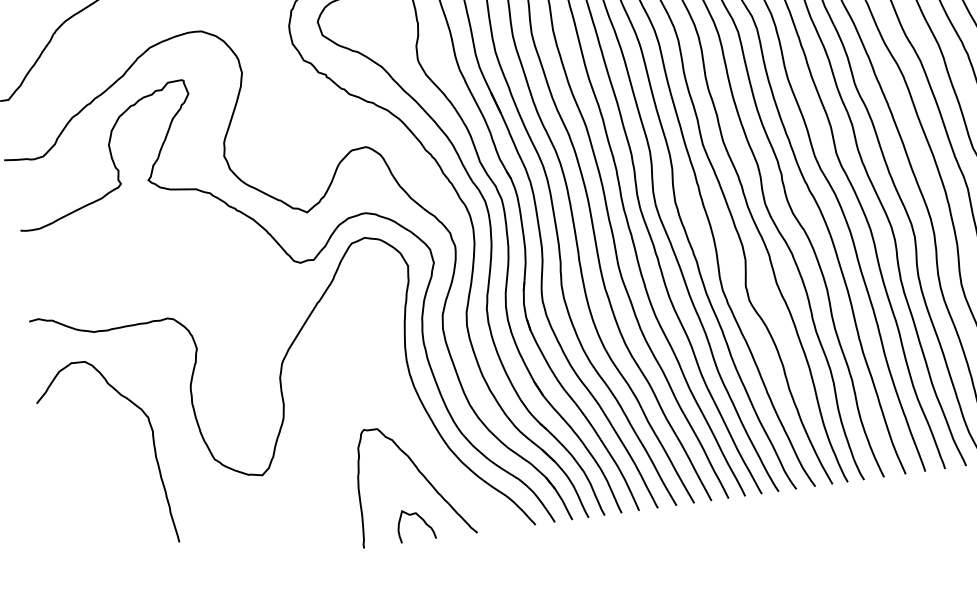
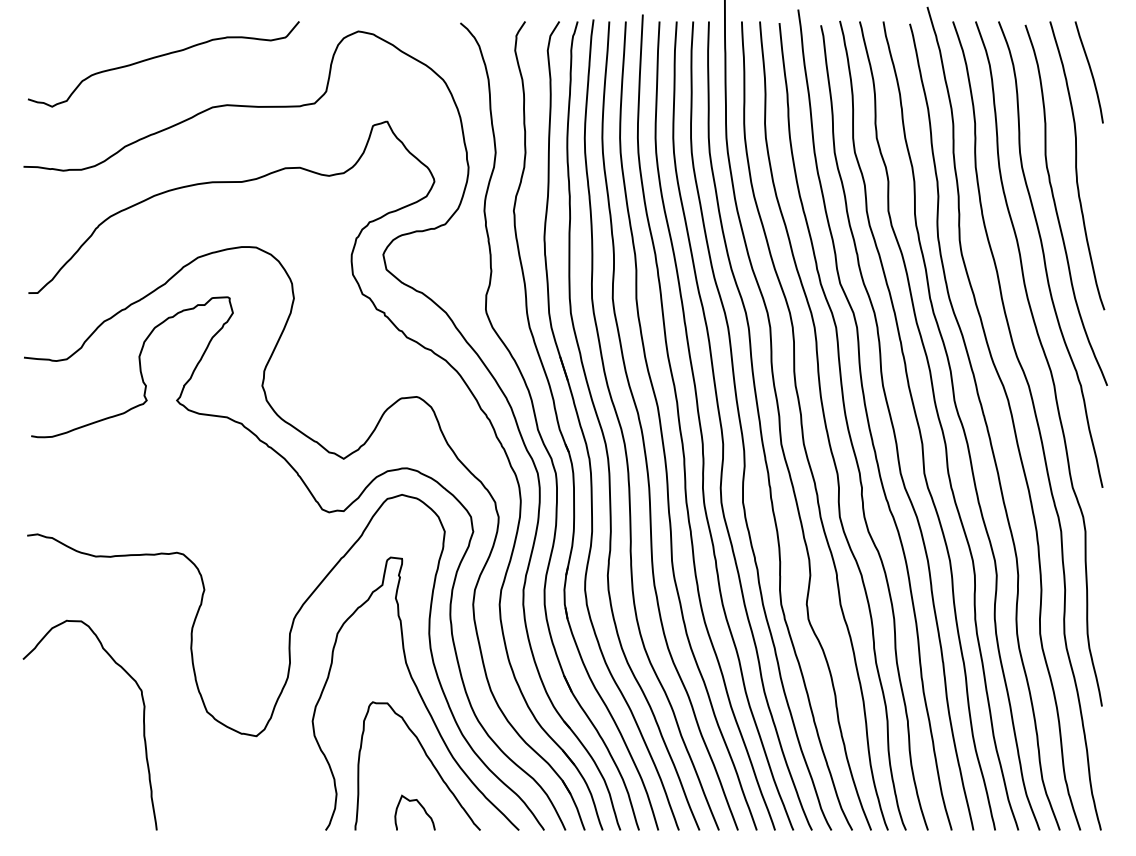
curve: (403, 414) -> (417, 691), added
curve: (154, 447) -> (143, 724), moved

